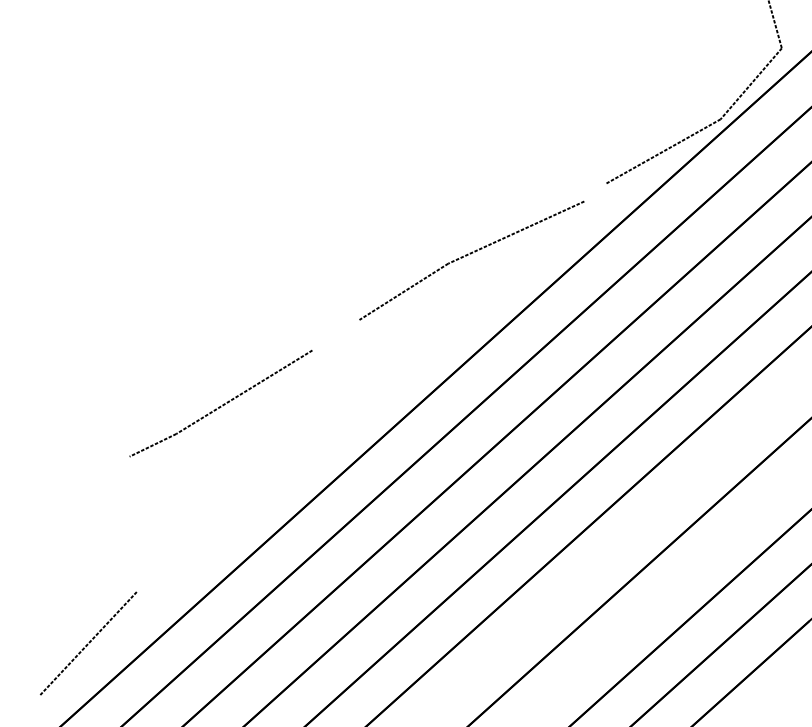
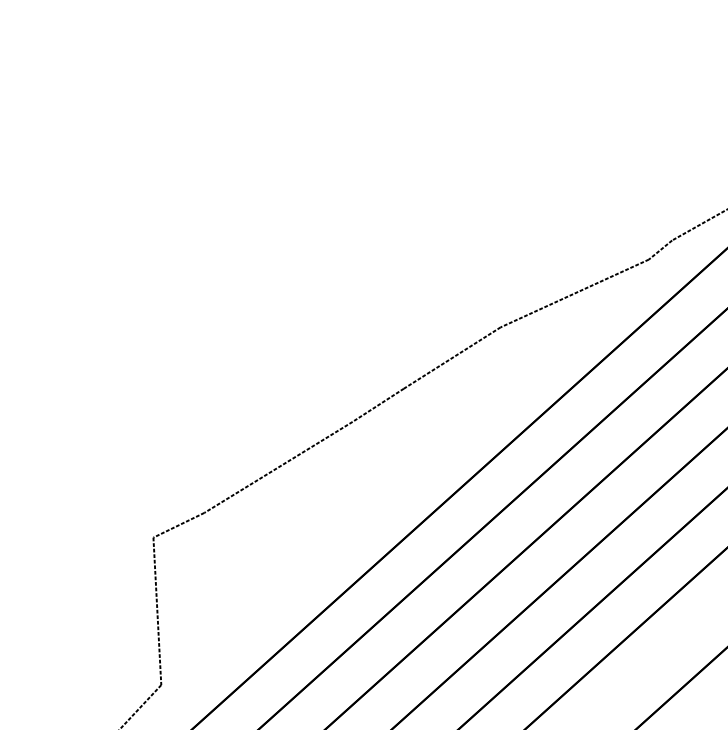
line: (594, 192) -> (659, 249), added
line: (335, 334) -> (377, 404), added
line: (132, 524) -> (156, 611), added

